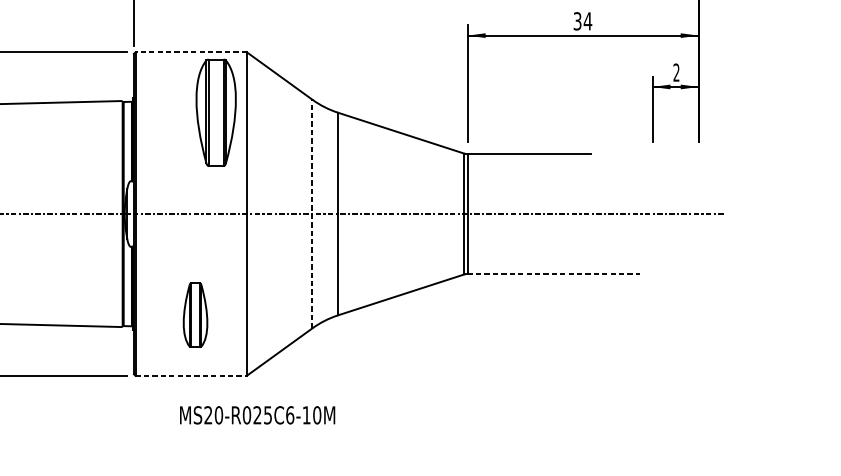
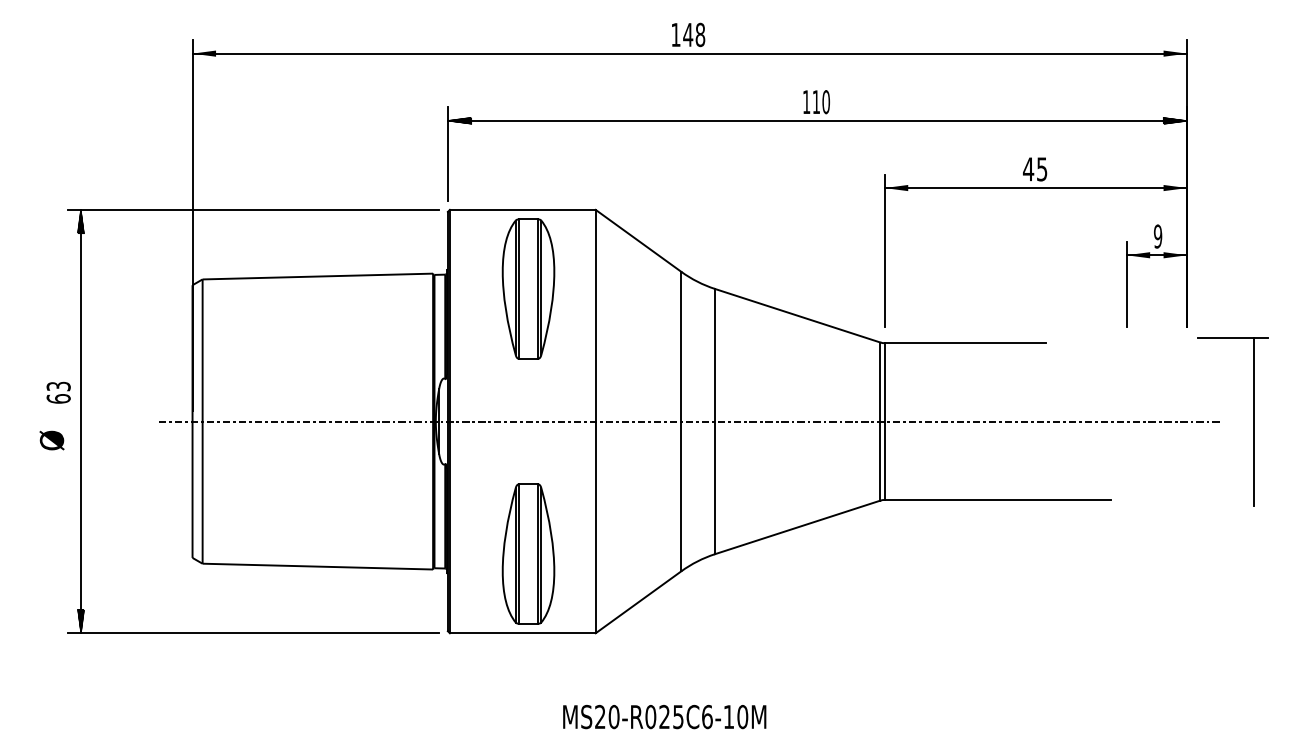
text: (582, 21) -> (1035, 169), 34 -> 45
line: (190, 52) -> (522, 209), dashed -> solid
text: (676, 72) -> (1158, 236), 2 -> 9
part: (216, 112) -> (528, 288), moved
line: (312, 213) -> (681, 421), dashed -> solid
part: (749, 213) -> (1253, 421), added
line: (553, 273) -> (997, 499), dashed -> solid
part: (195, 314) -> (528, 553), size x1.67
line: (190, 375) -> (522, 633), dashed -> solid
text: (257, 414) -> (664, 716), moved

